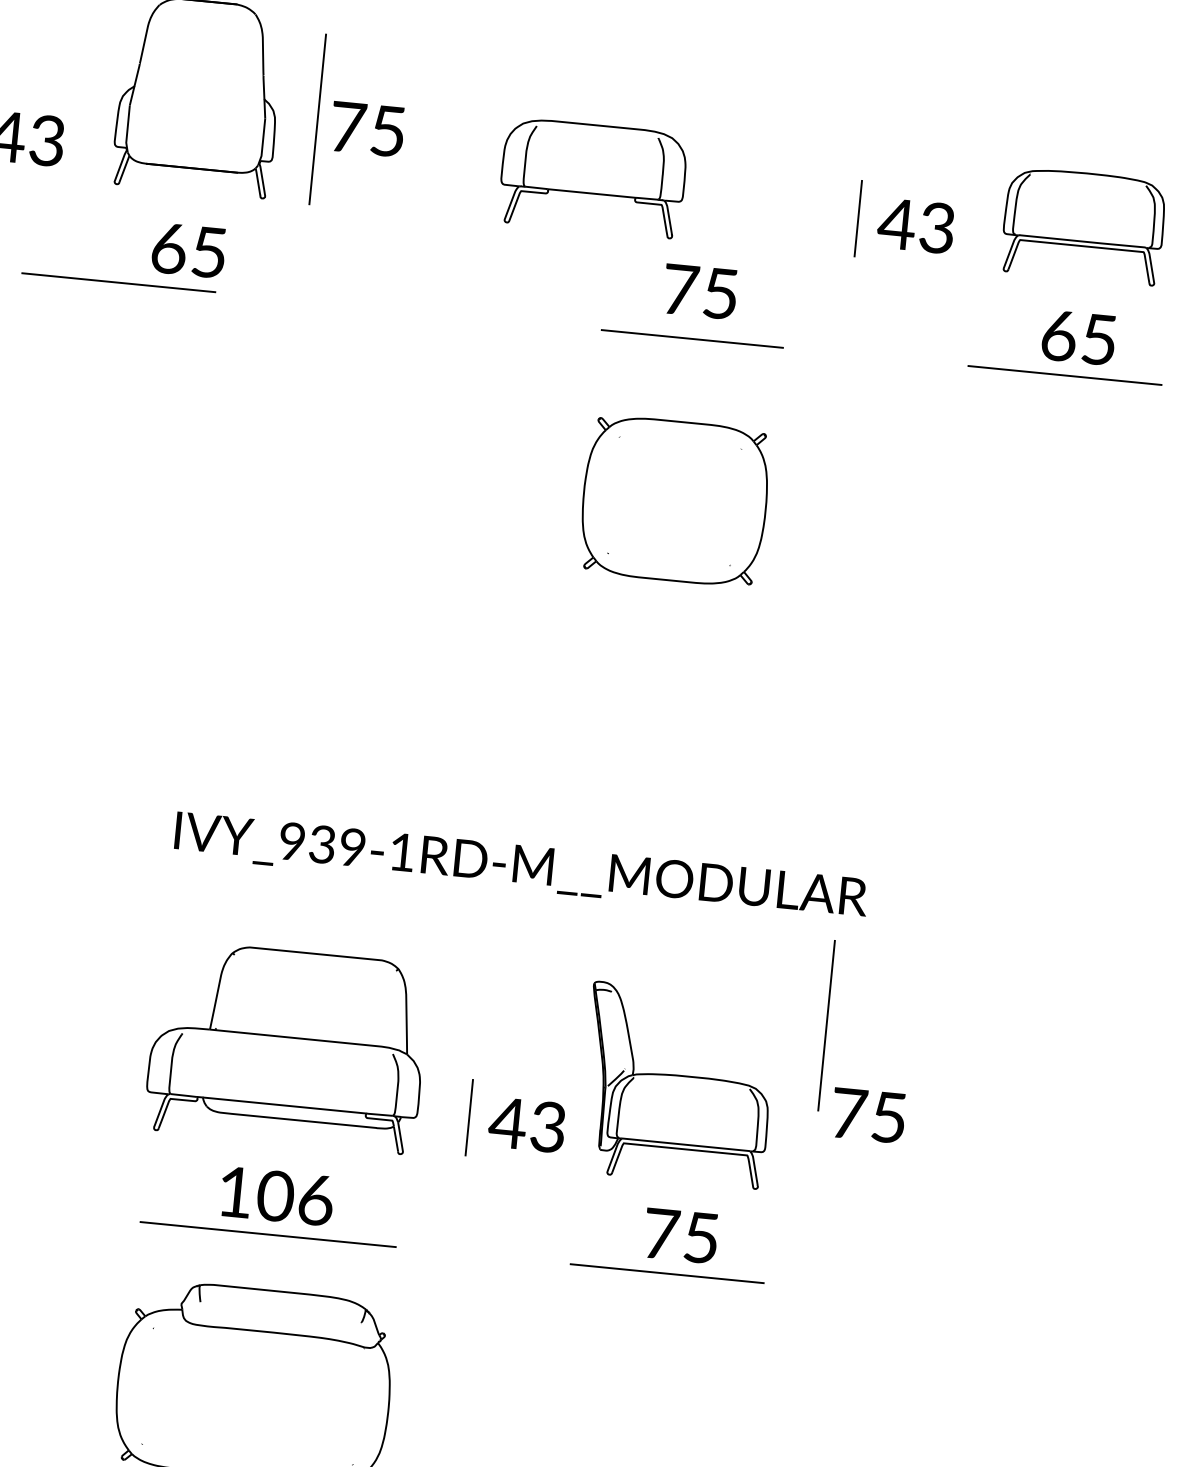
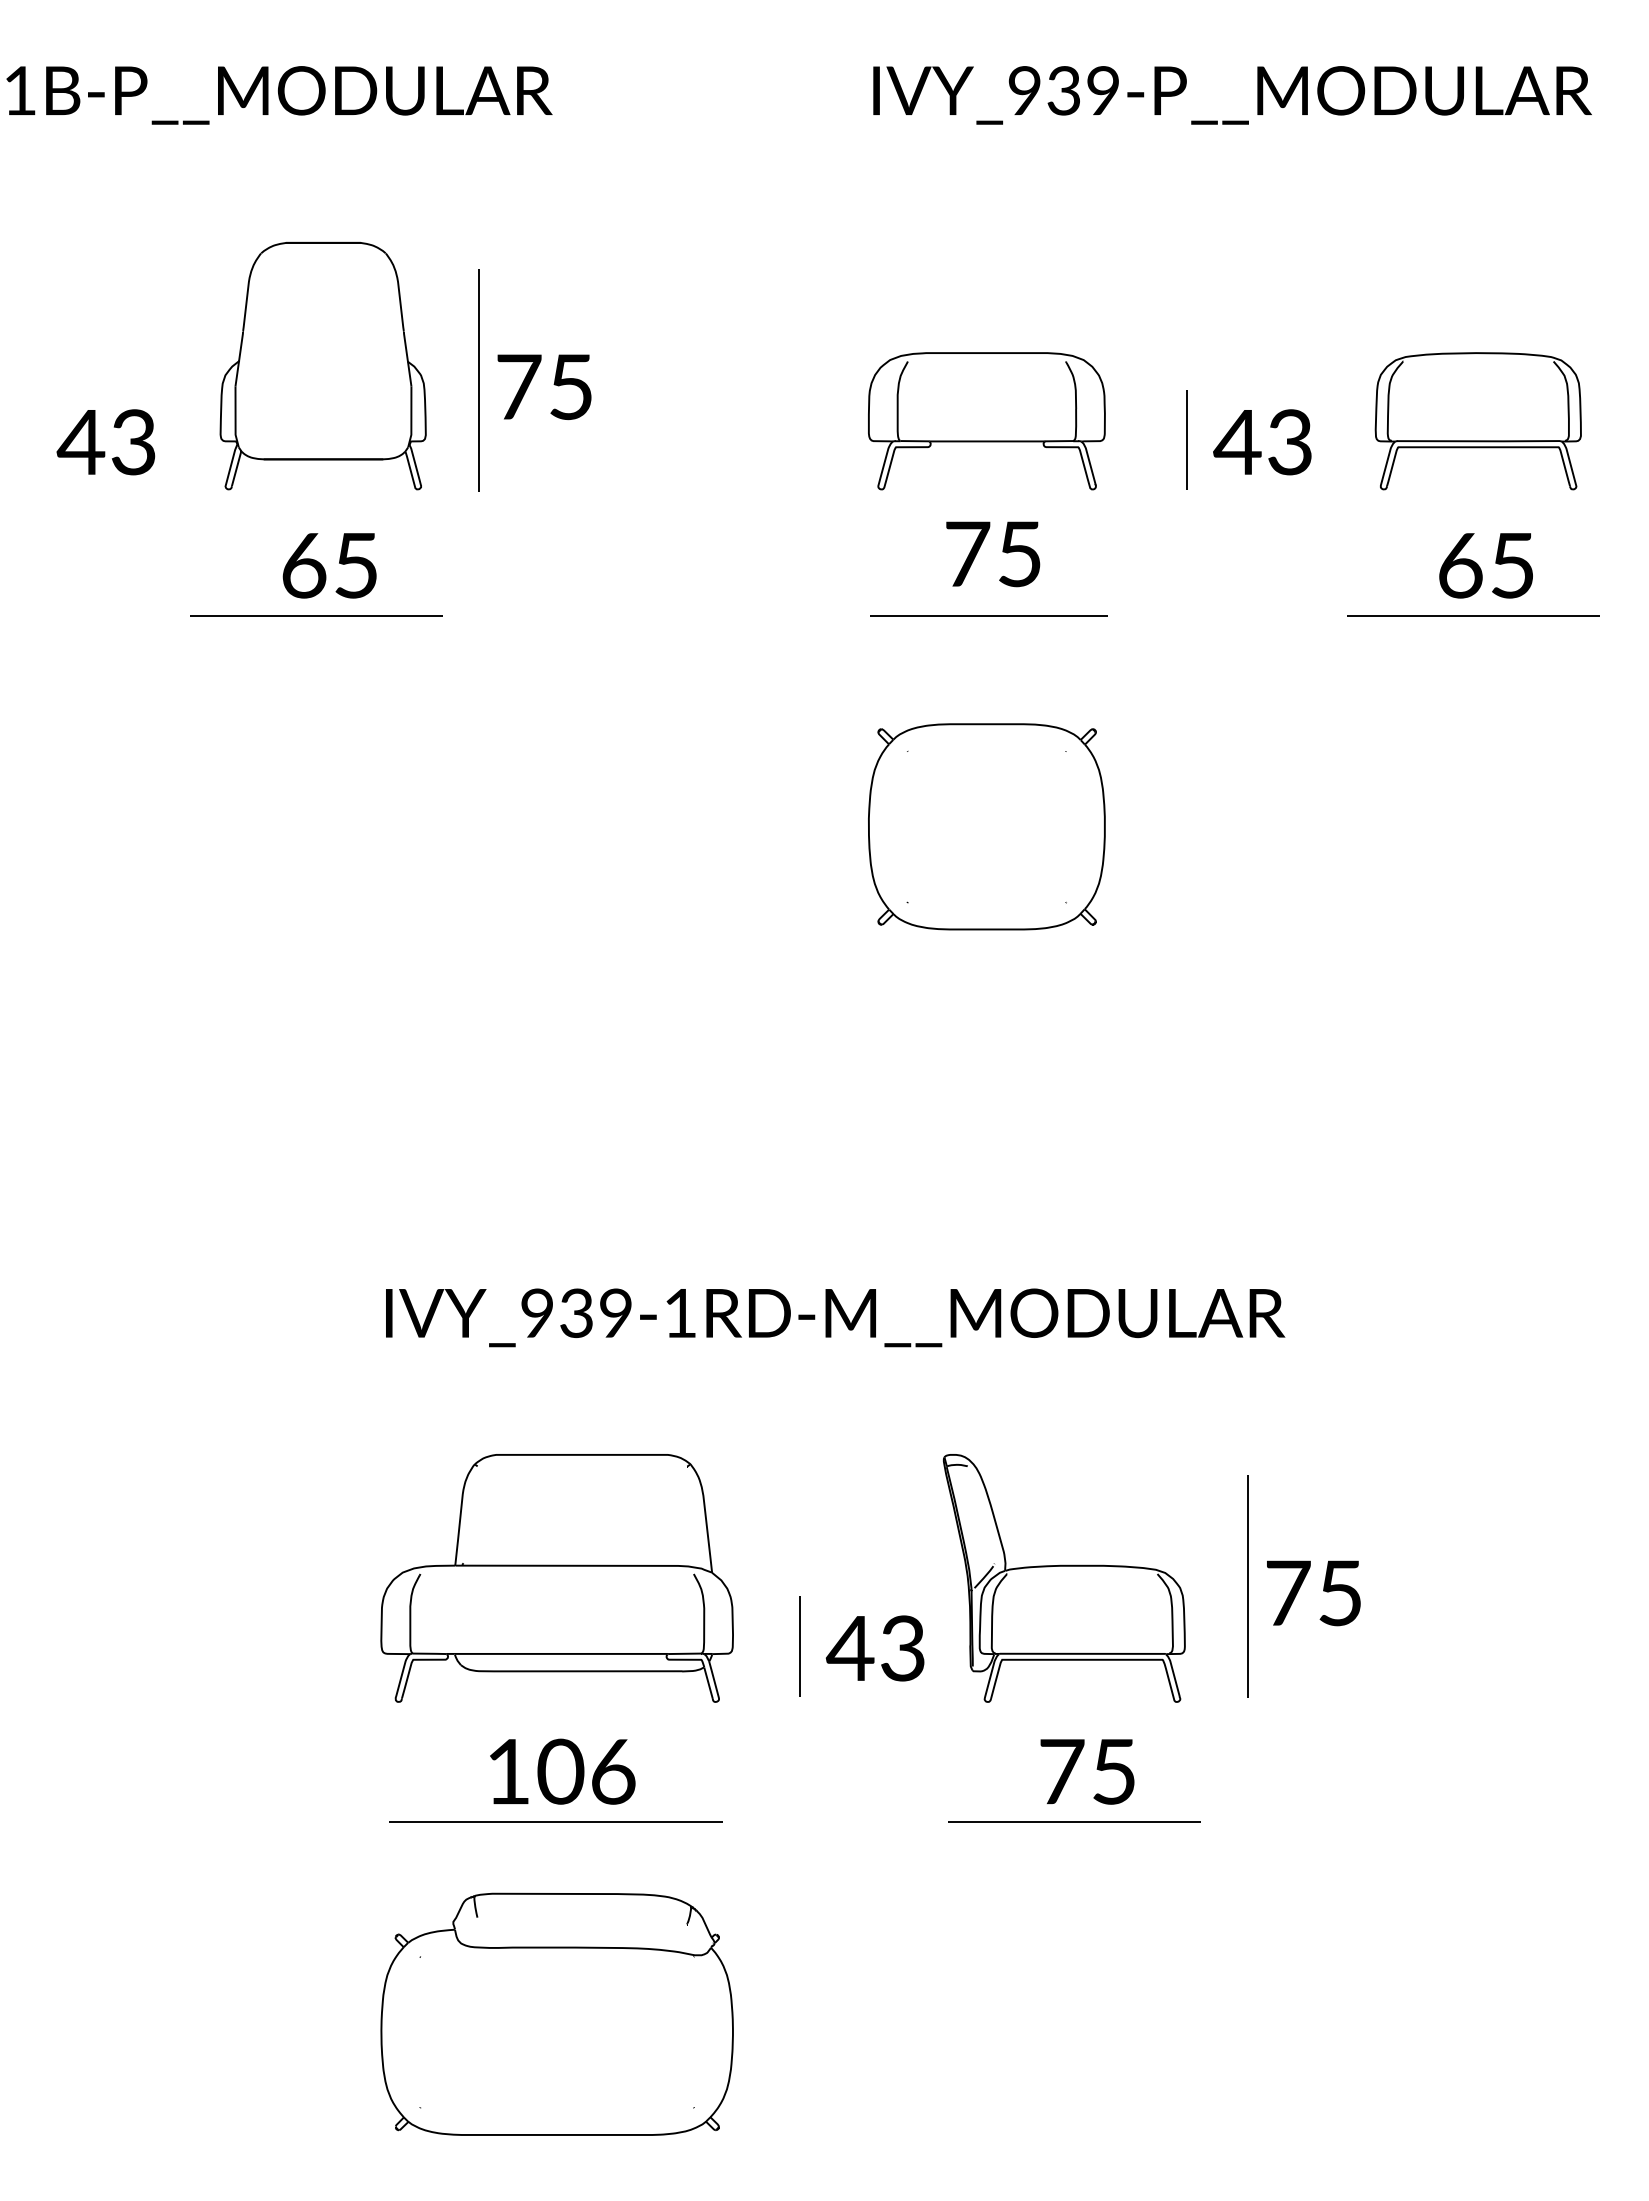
part: (592, 178) -> (986, 421), moved
line: (118, 282) -> (316, 615), moved
line: (825, 1025) -> (1247, 1586), moved

